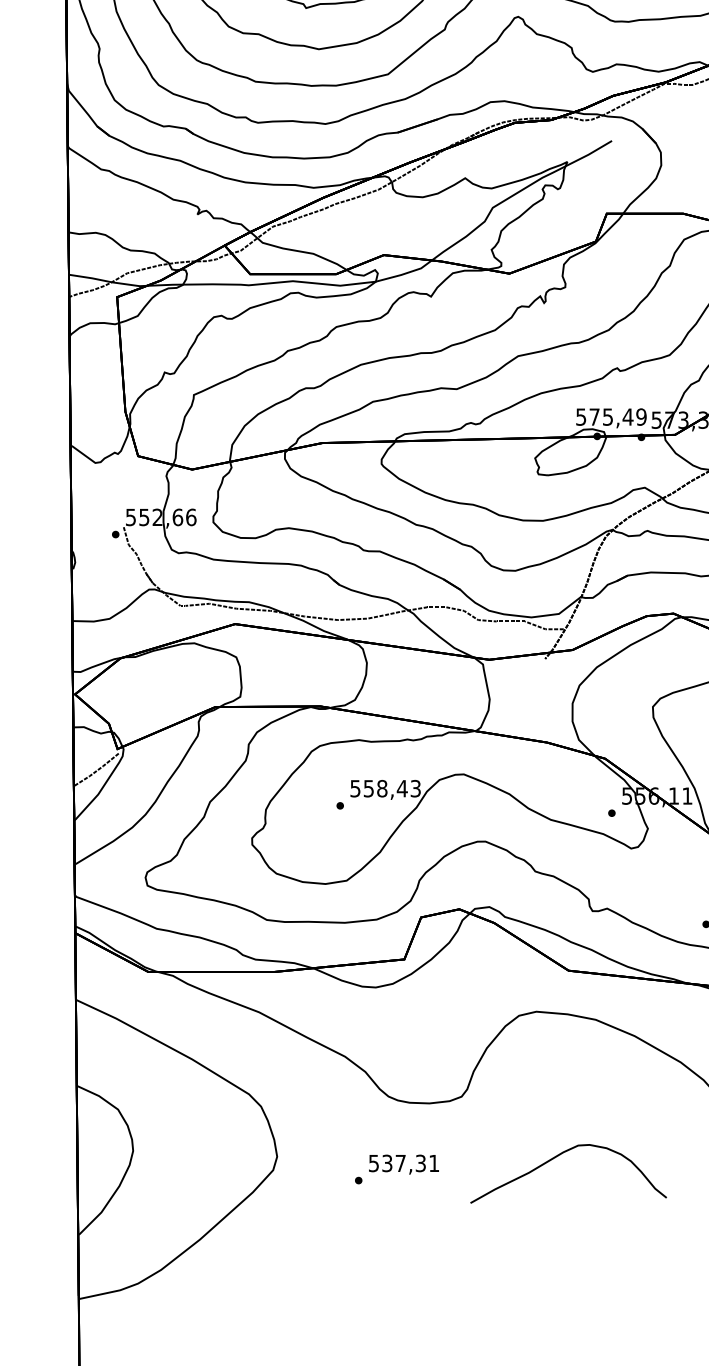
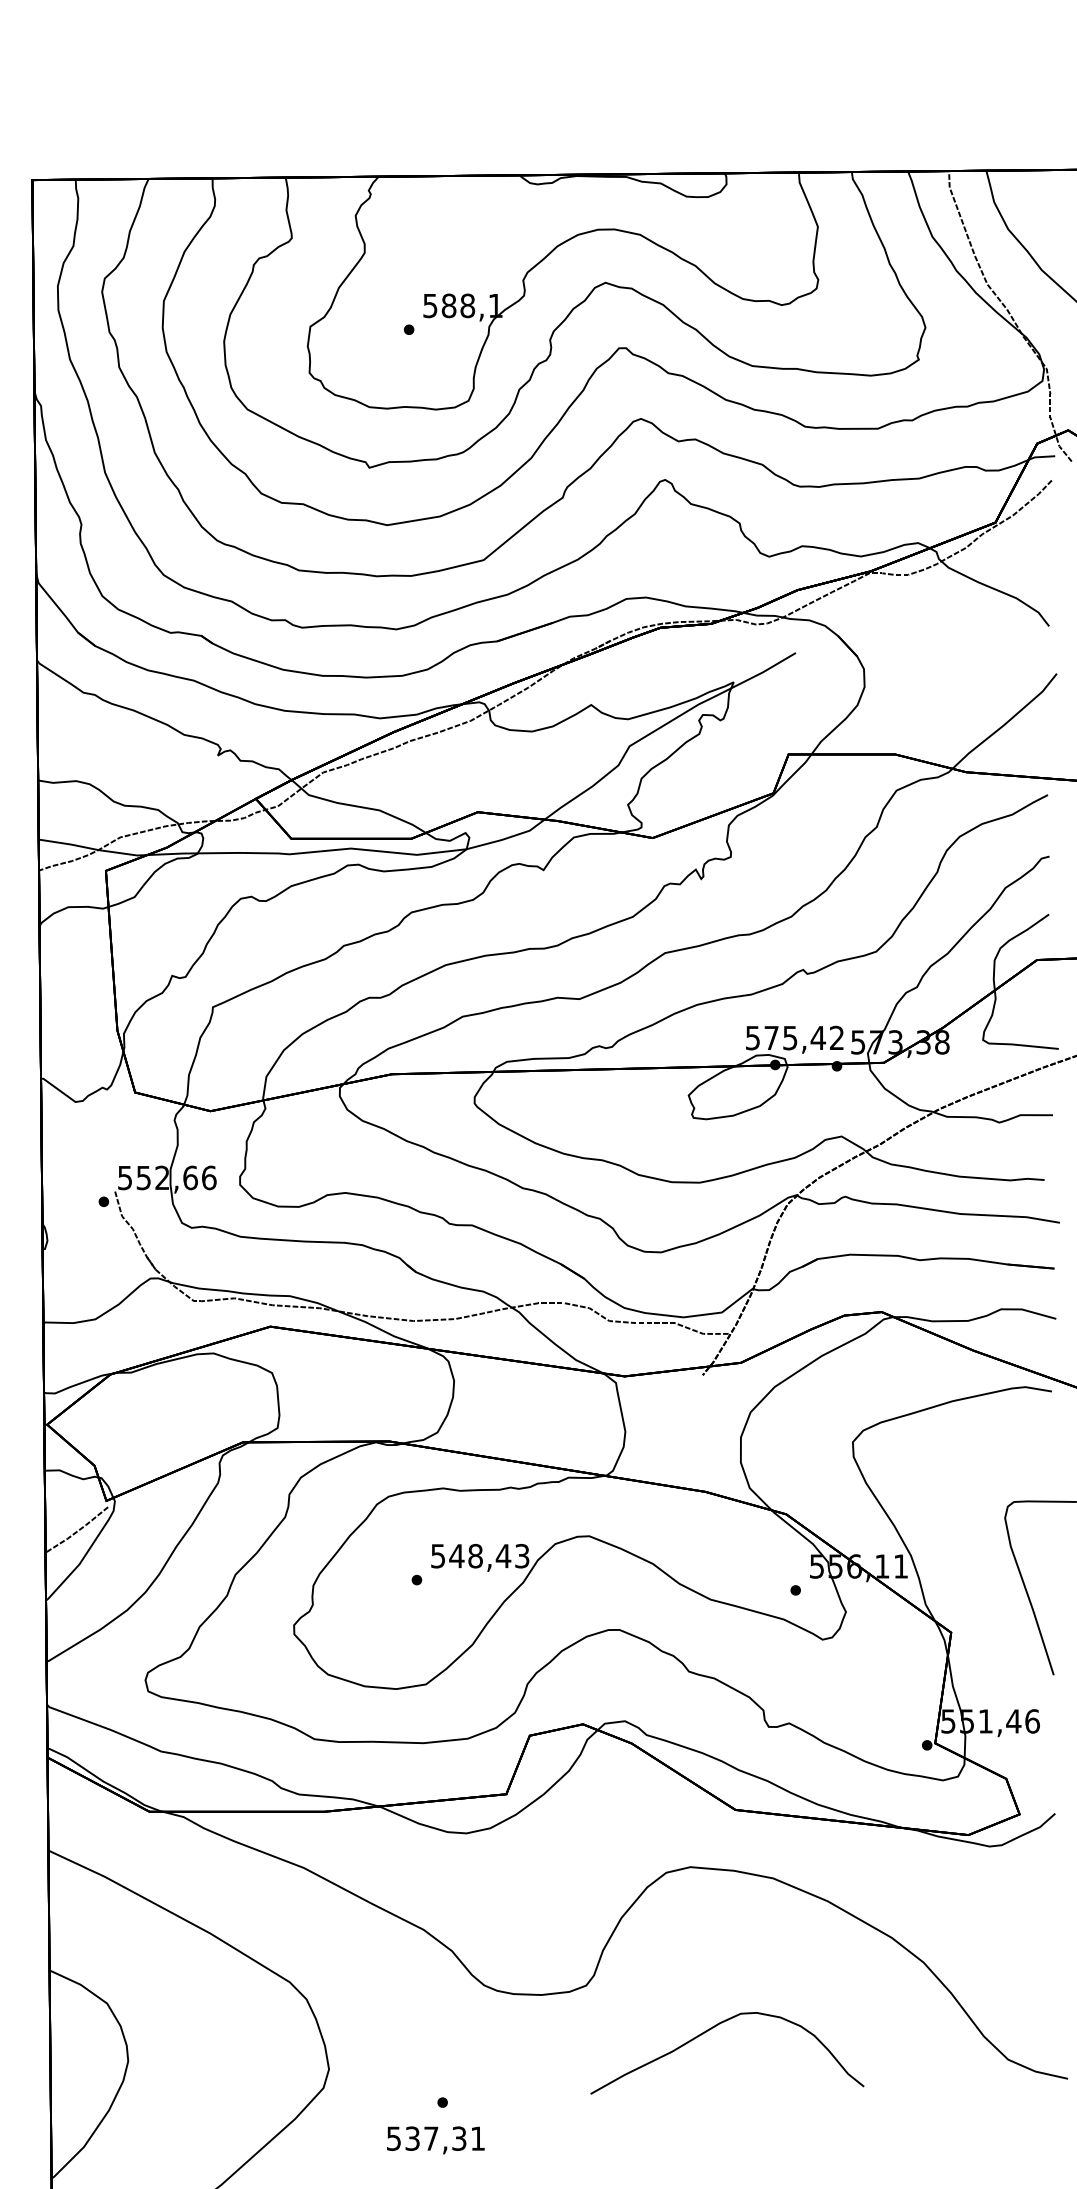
text: (641, 417) -> (836, 1038), 575,49 -> 575,42
text: (368, 788) -> (456, 1556), 558,43 -> 548,43
curve: (558, 1156) -> (713, 2028), moved
text: (403, 1164) -> (435, 2140), moved

